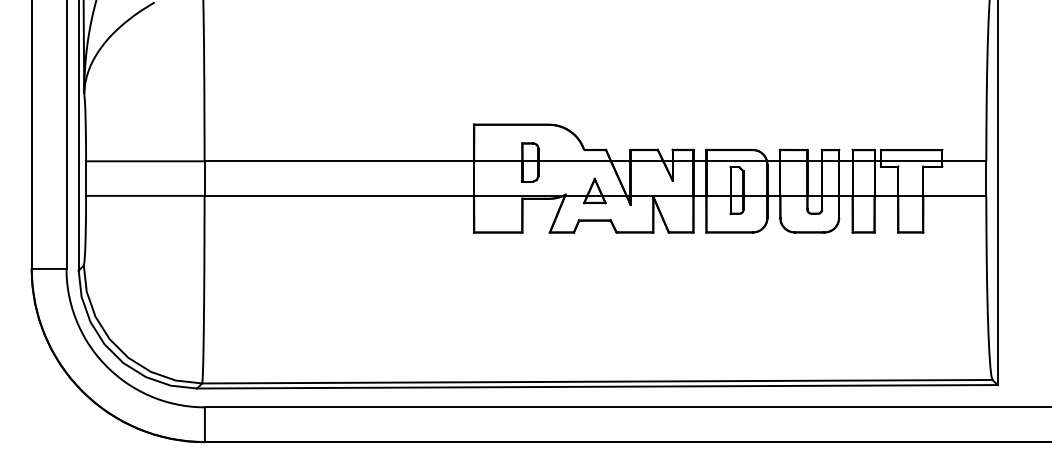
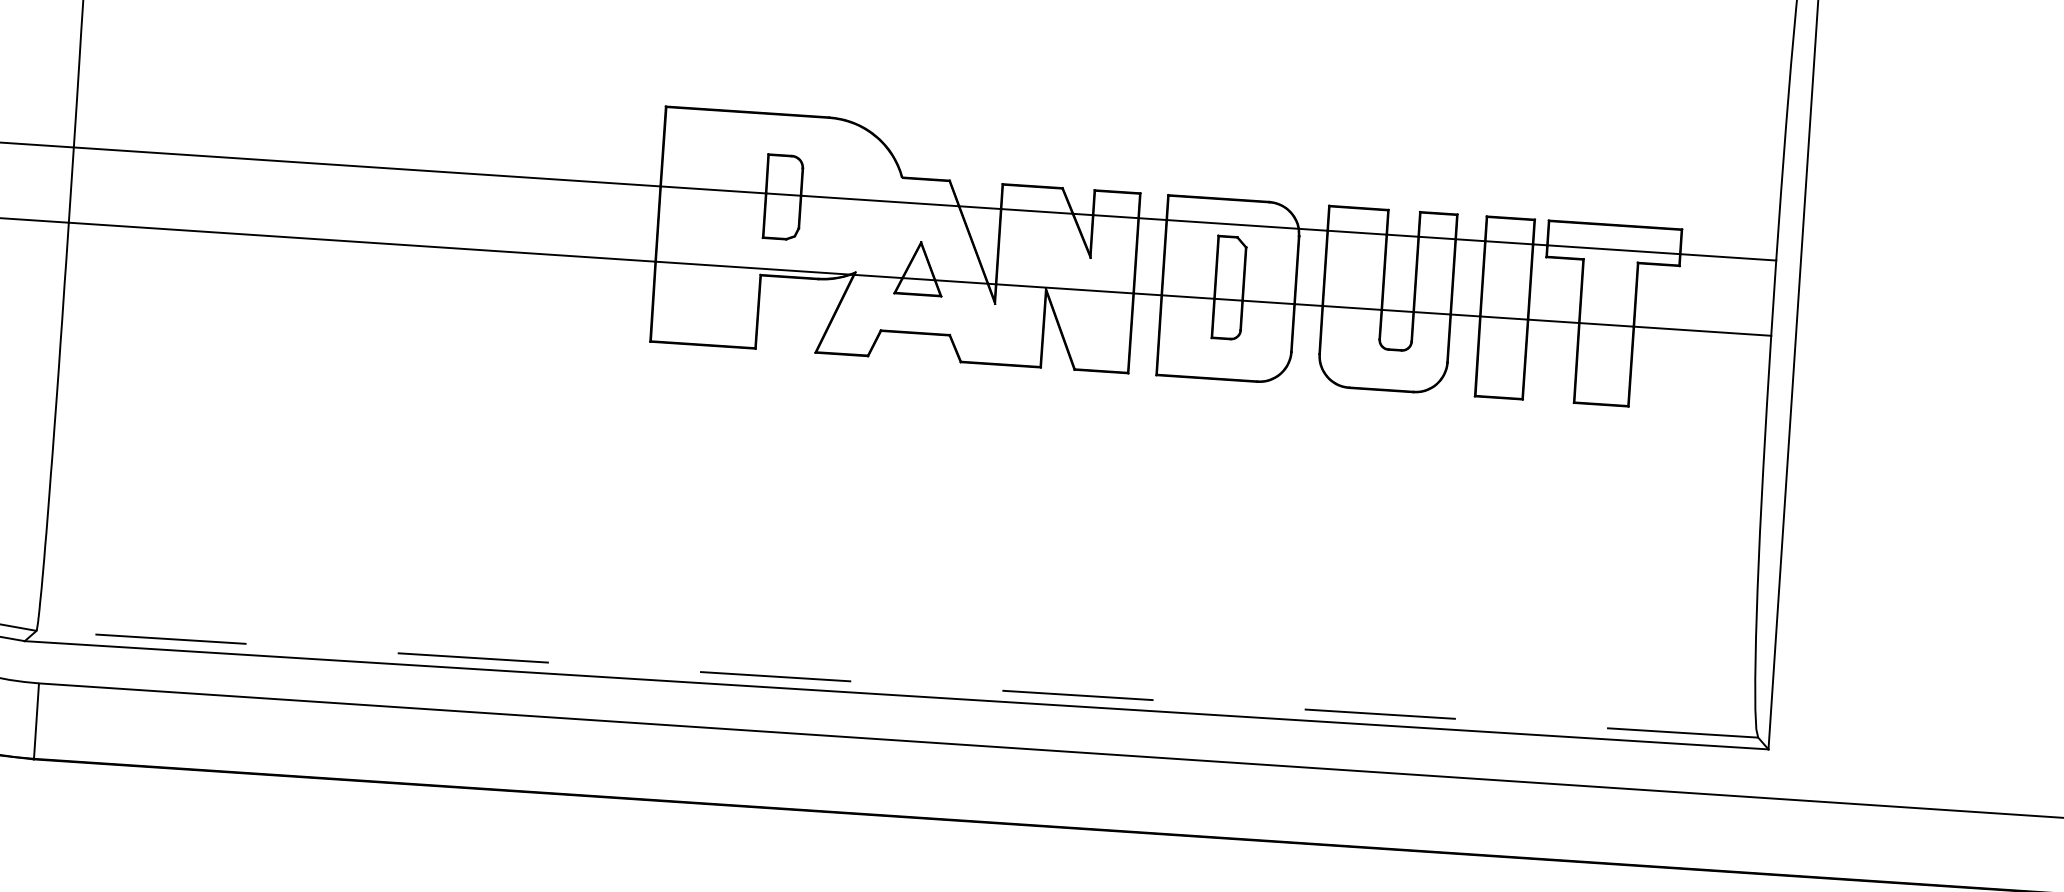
line: (596, 381) -> (895, 683), solid -> dashed

